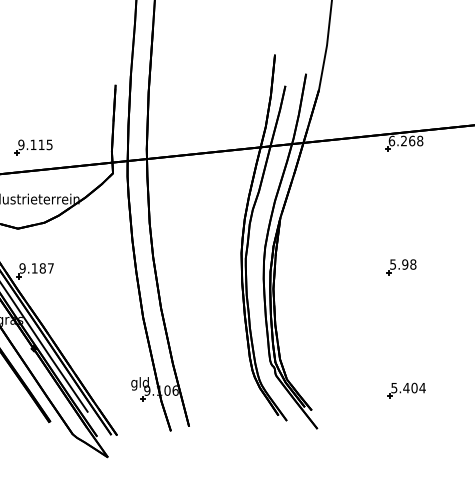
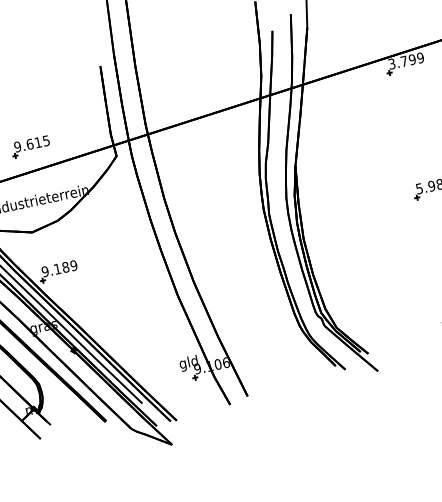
text: (405, 140) -> (405, 60), 6.268 -> 3.799
text: (33, 144) -> (29, 143), 9.115 -> 9.615
text: (50, 268) -> (73, 265), 9.187 -> 9.189

